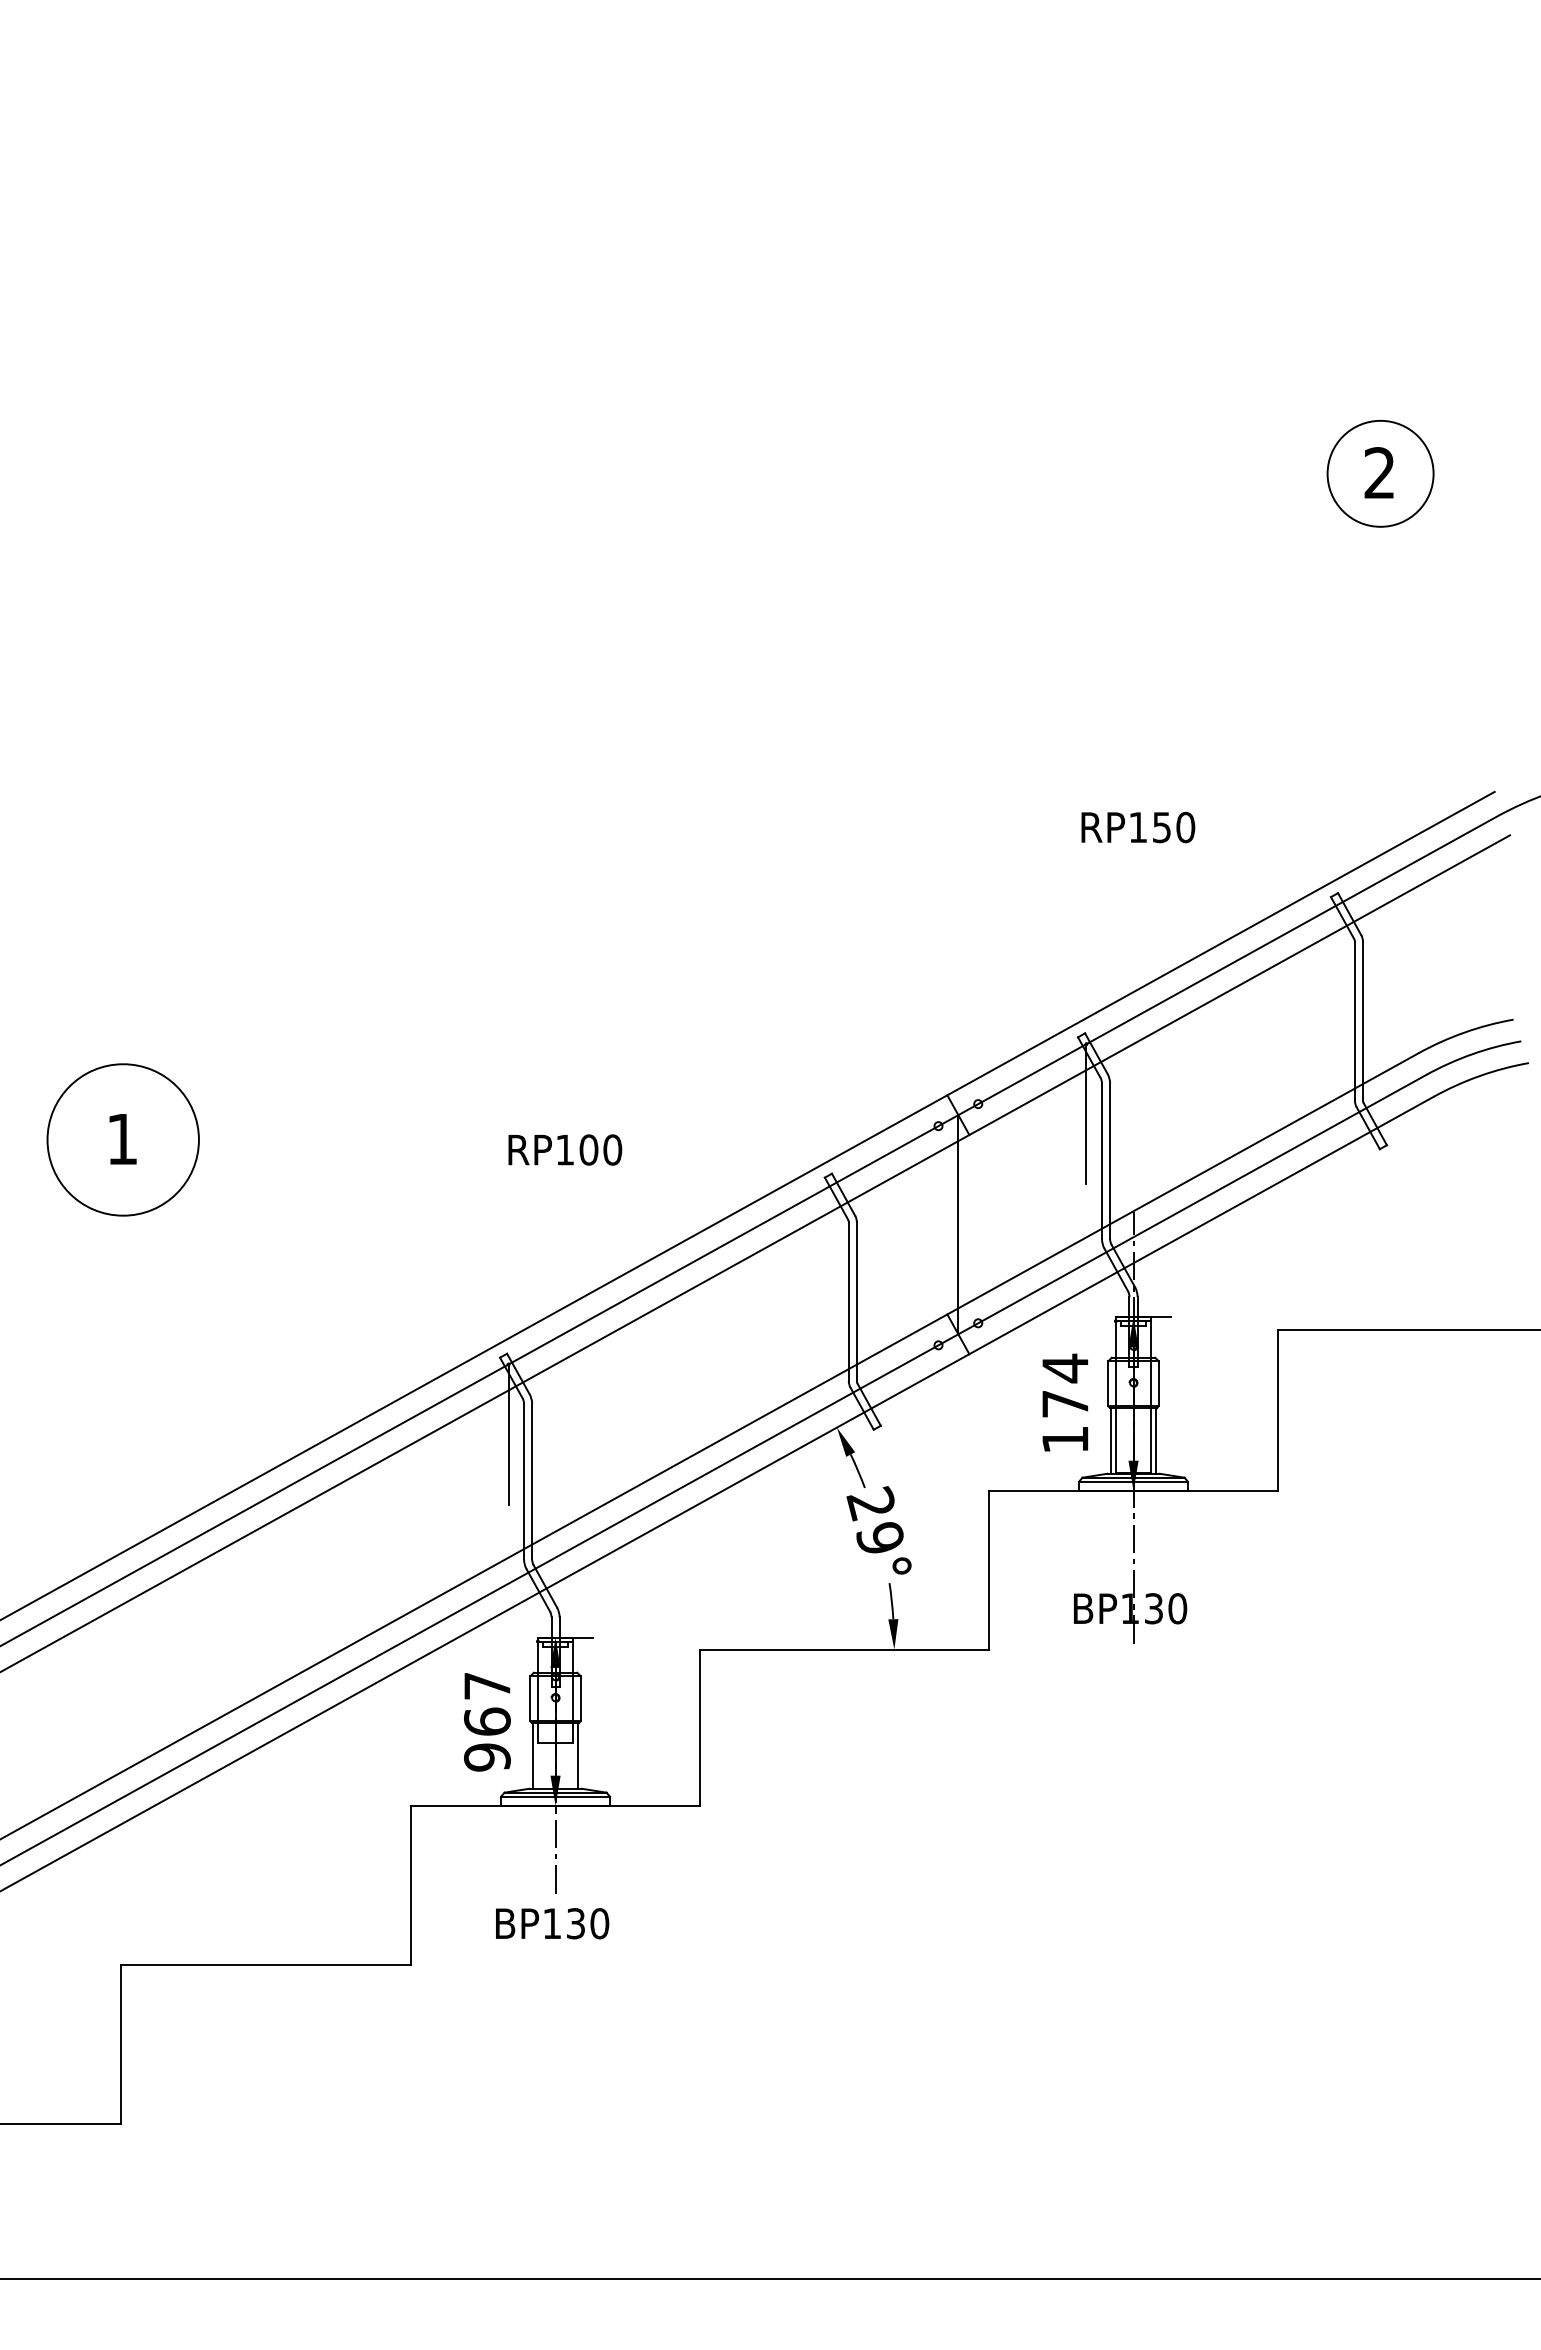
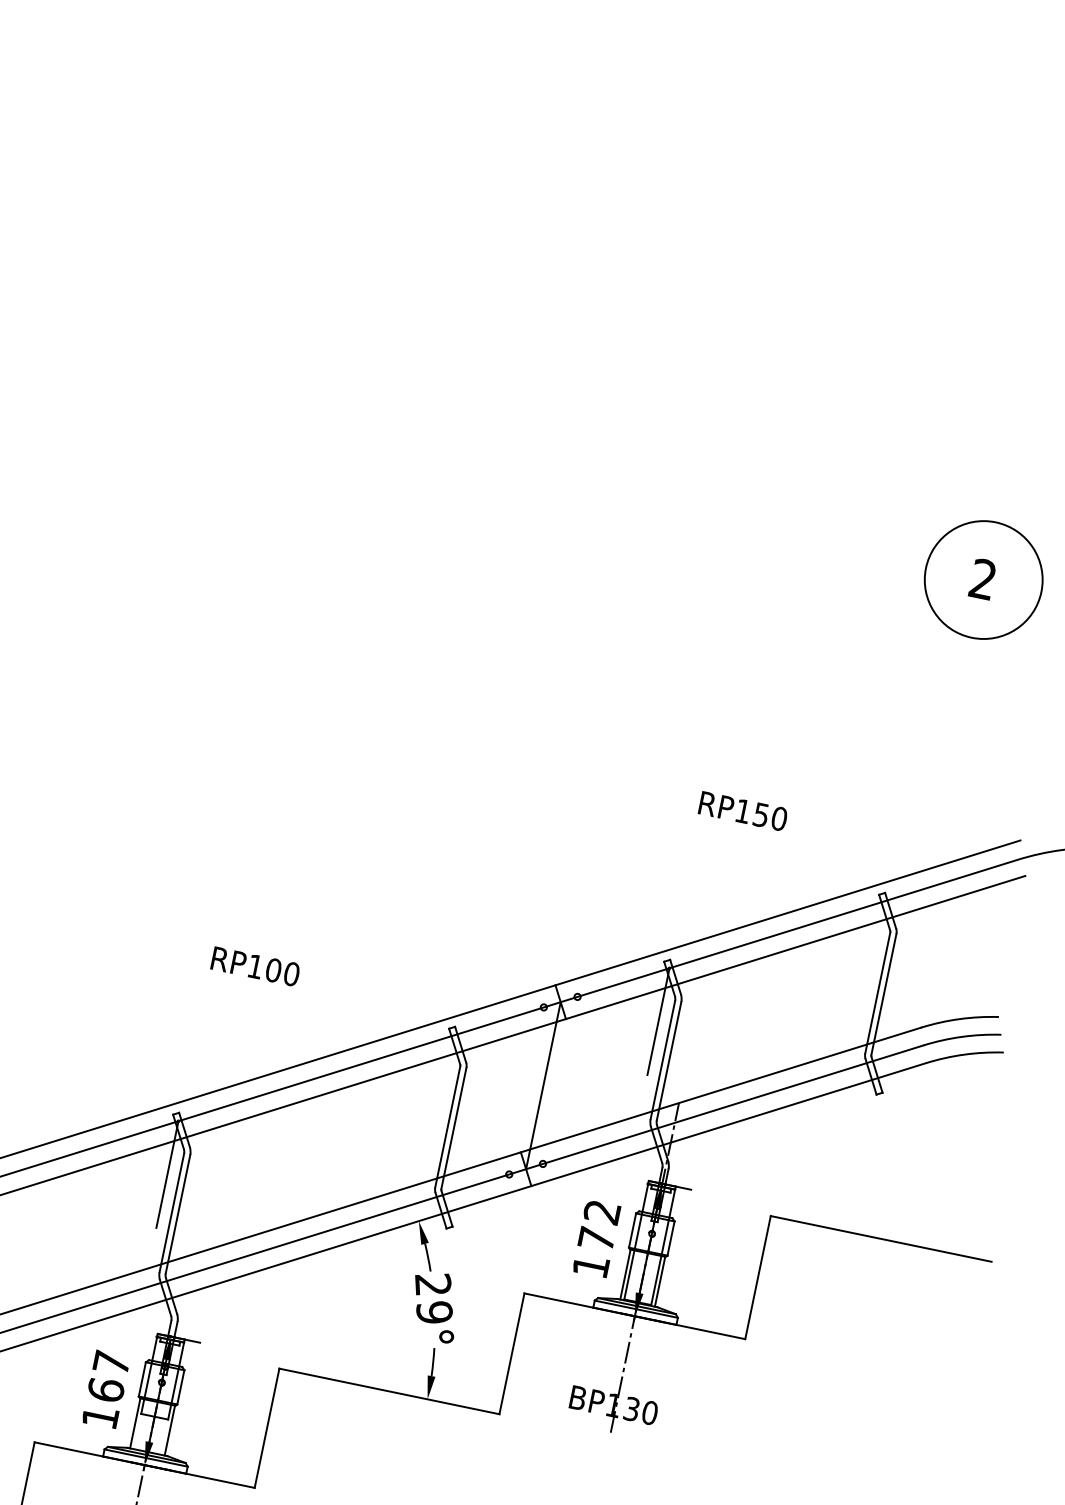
circle: (1380, 473) -> (983, 579), size x1.43
text: (1064, 1368) -> (601, 1212), 174 -> 172
text: (487, 1757) -> (100, 1417), 967 -> 167

